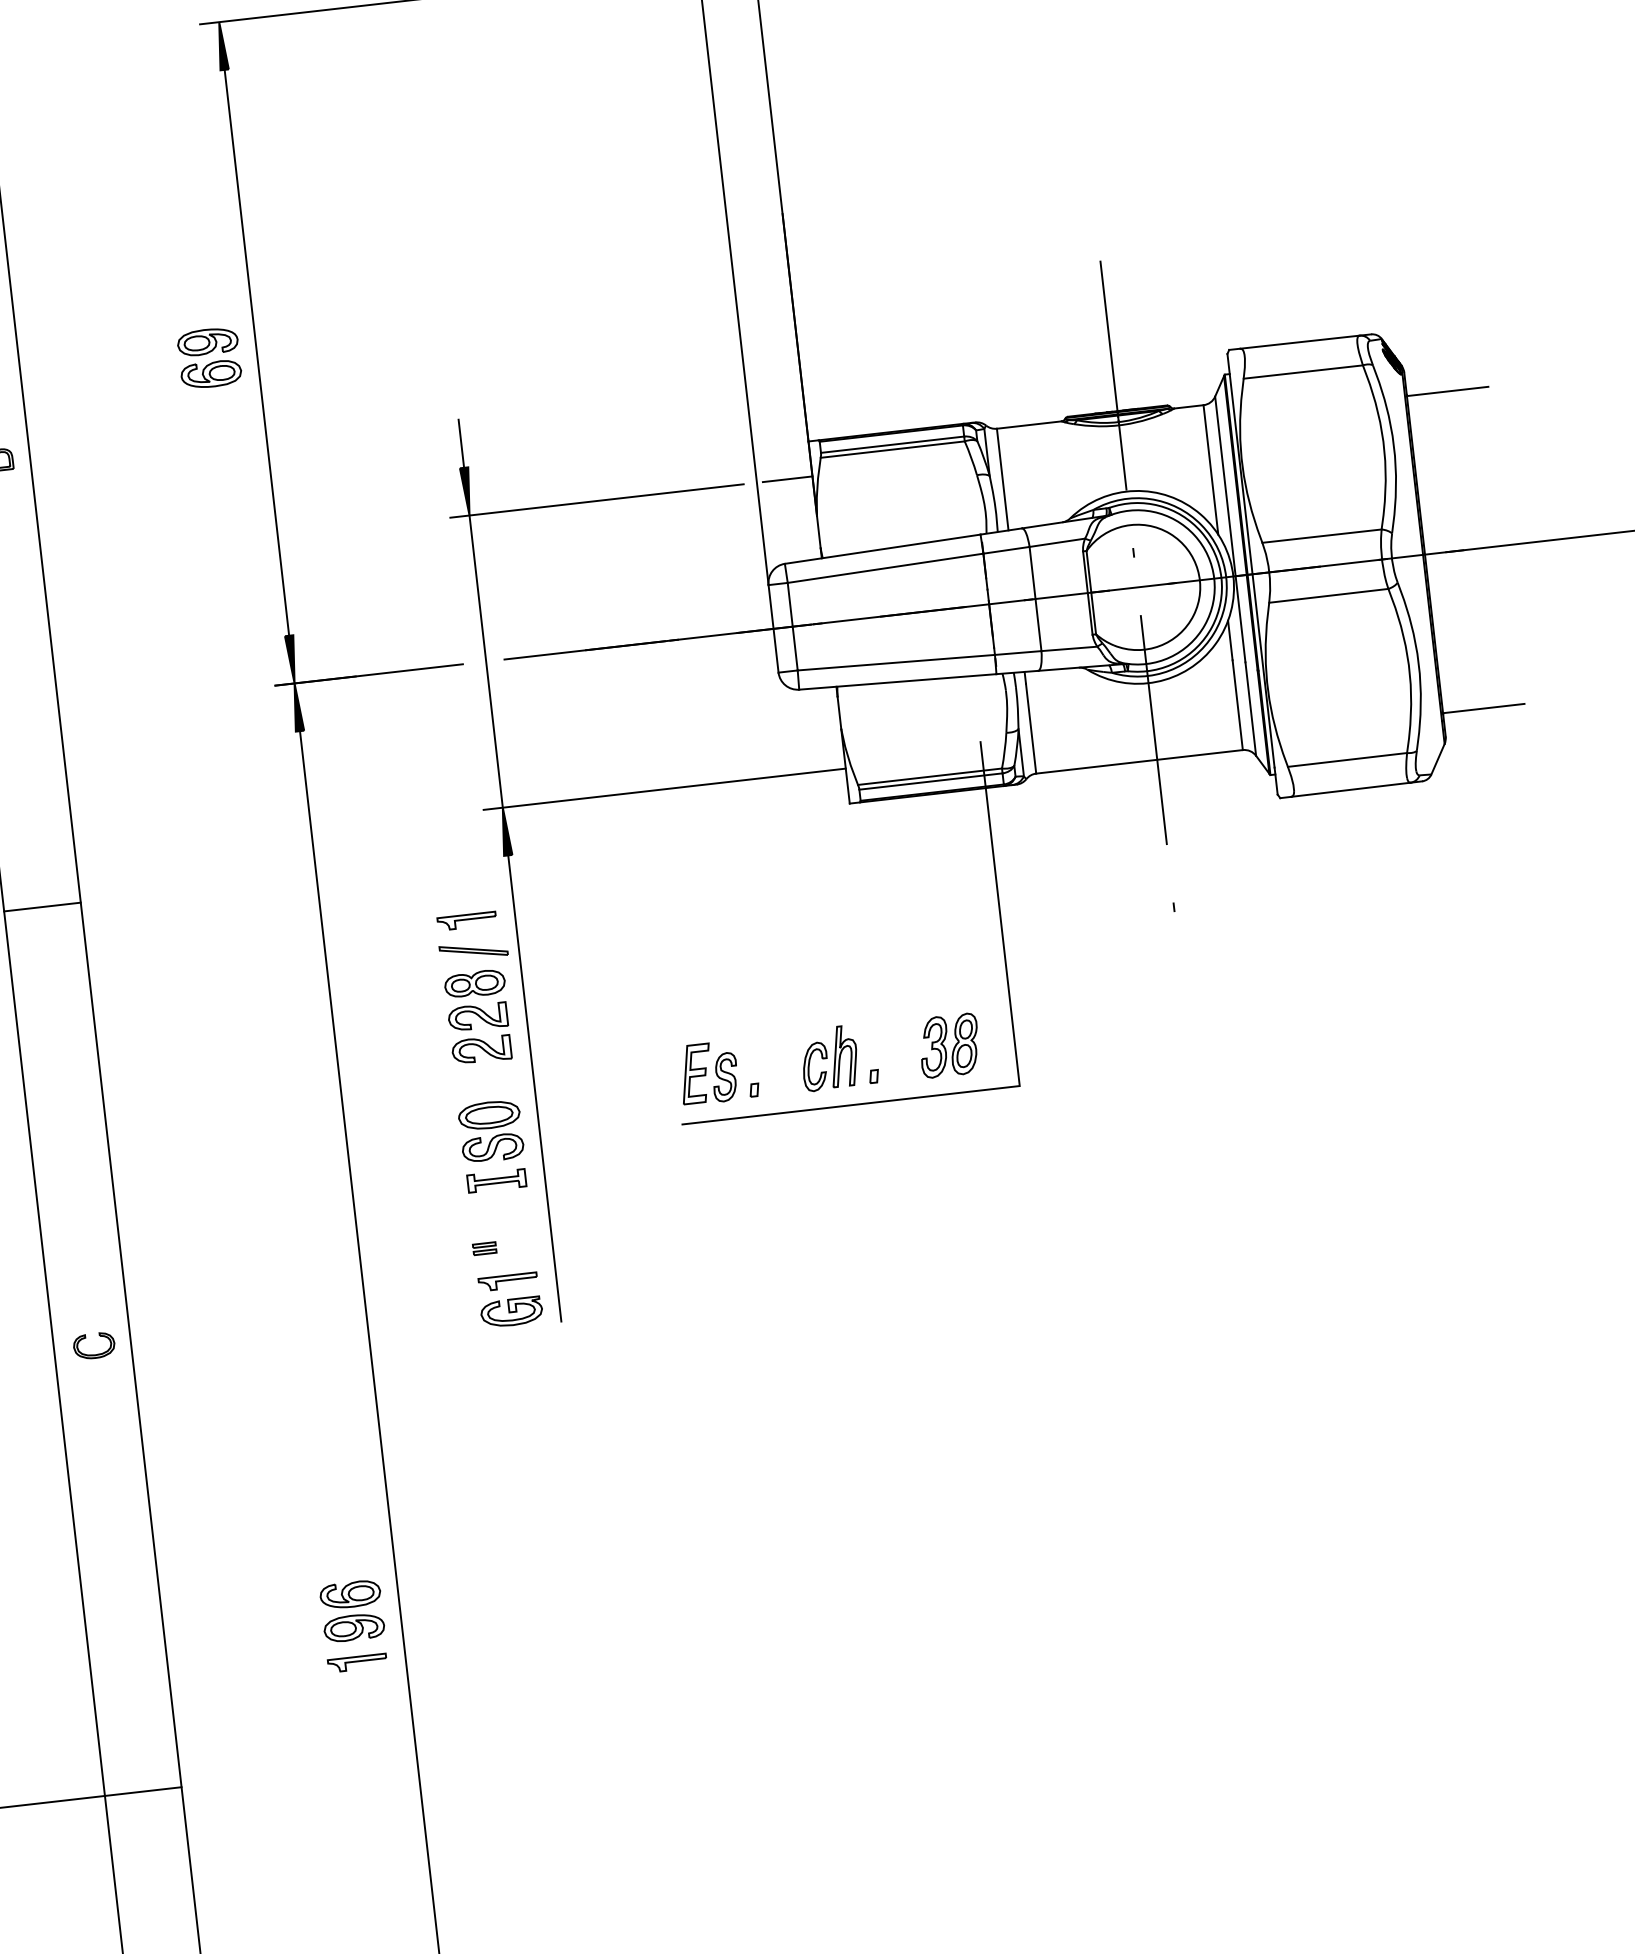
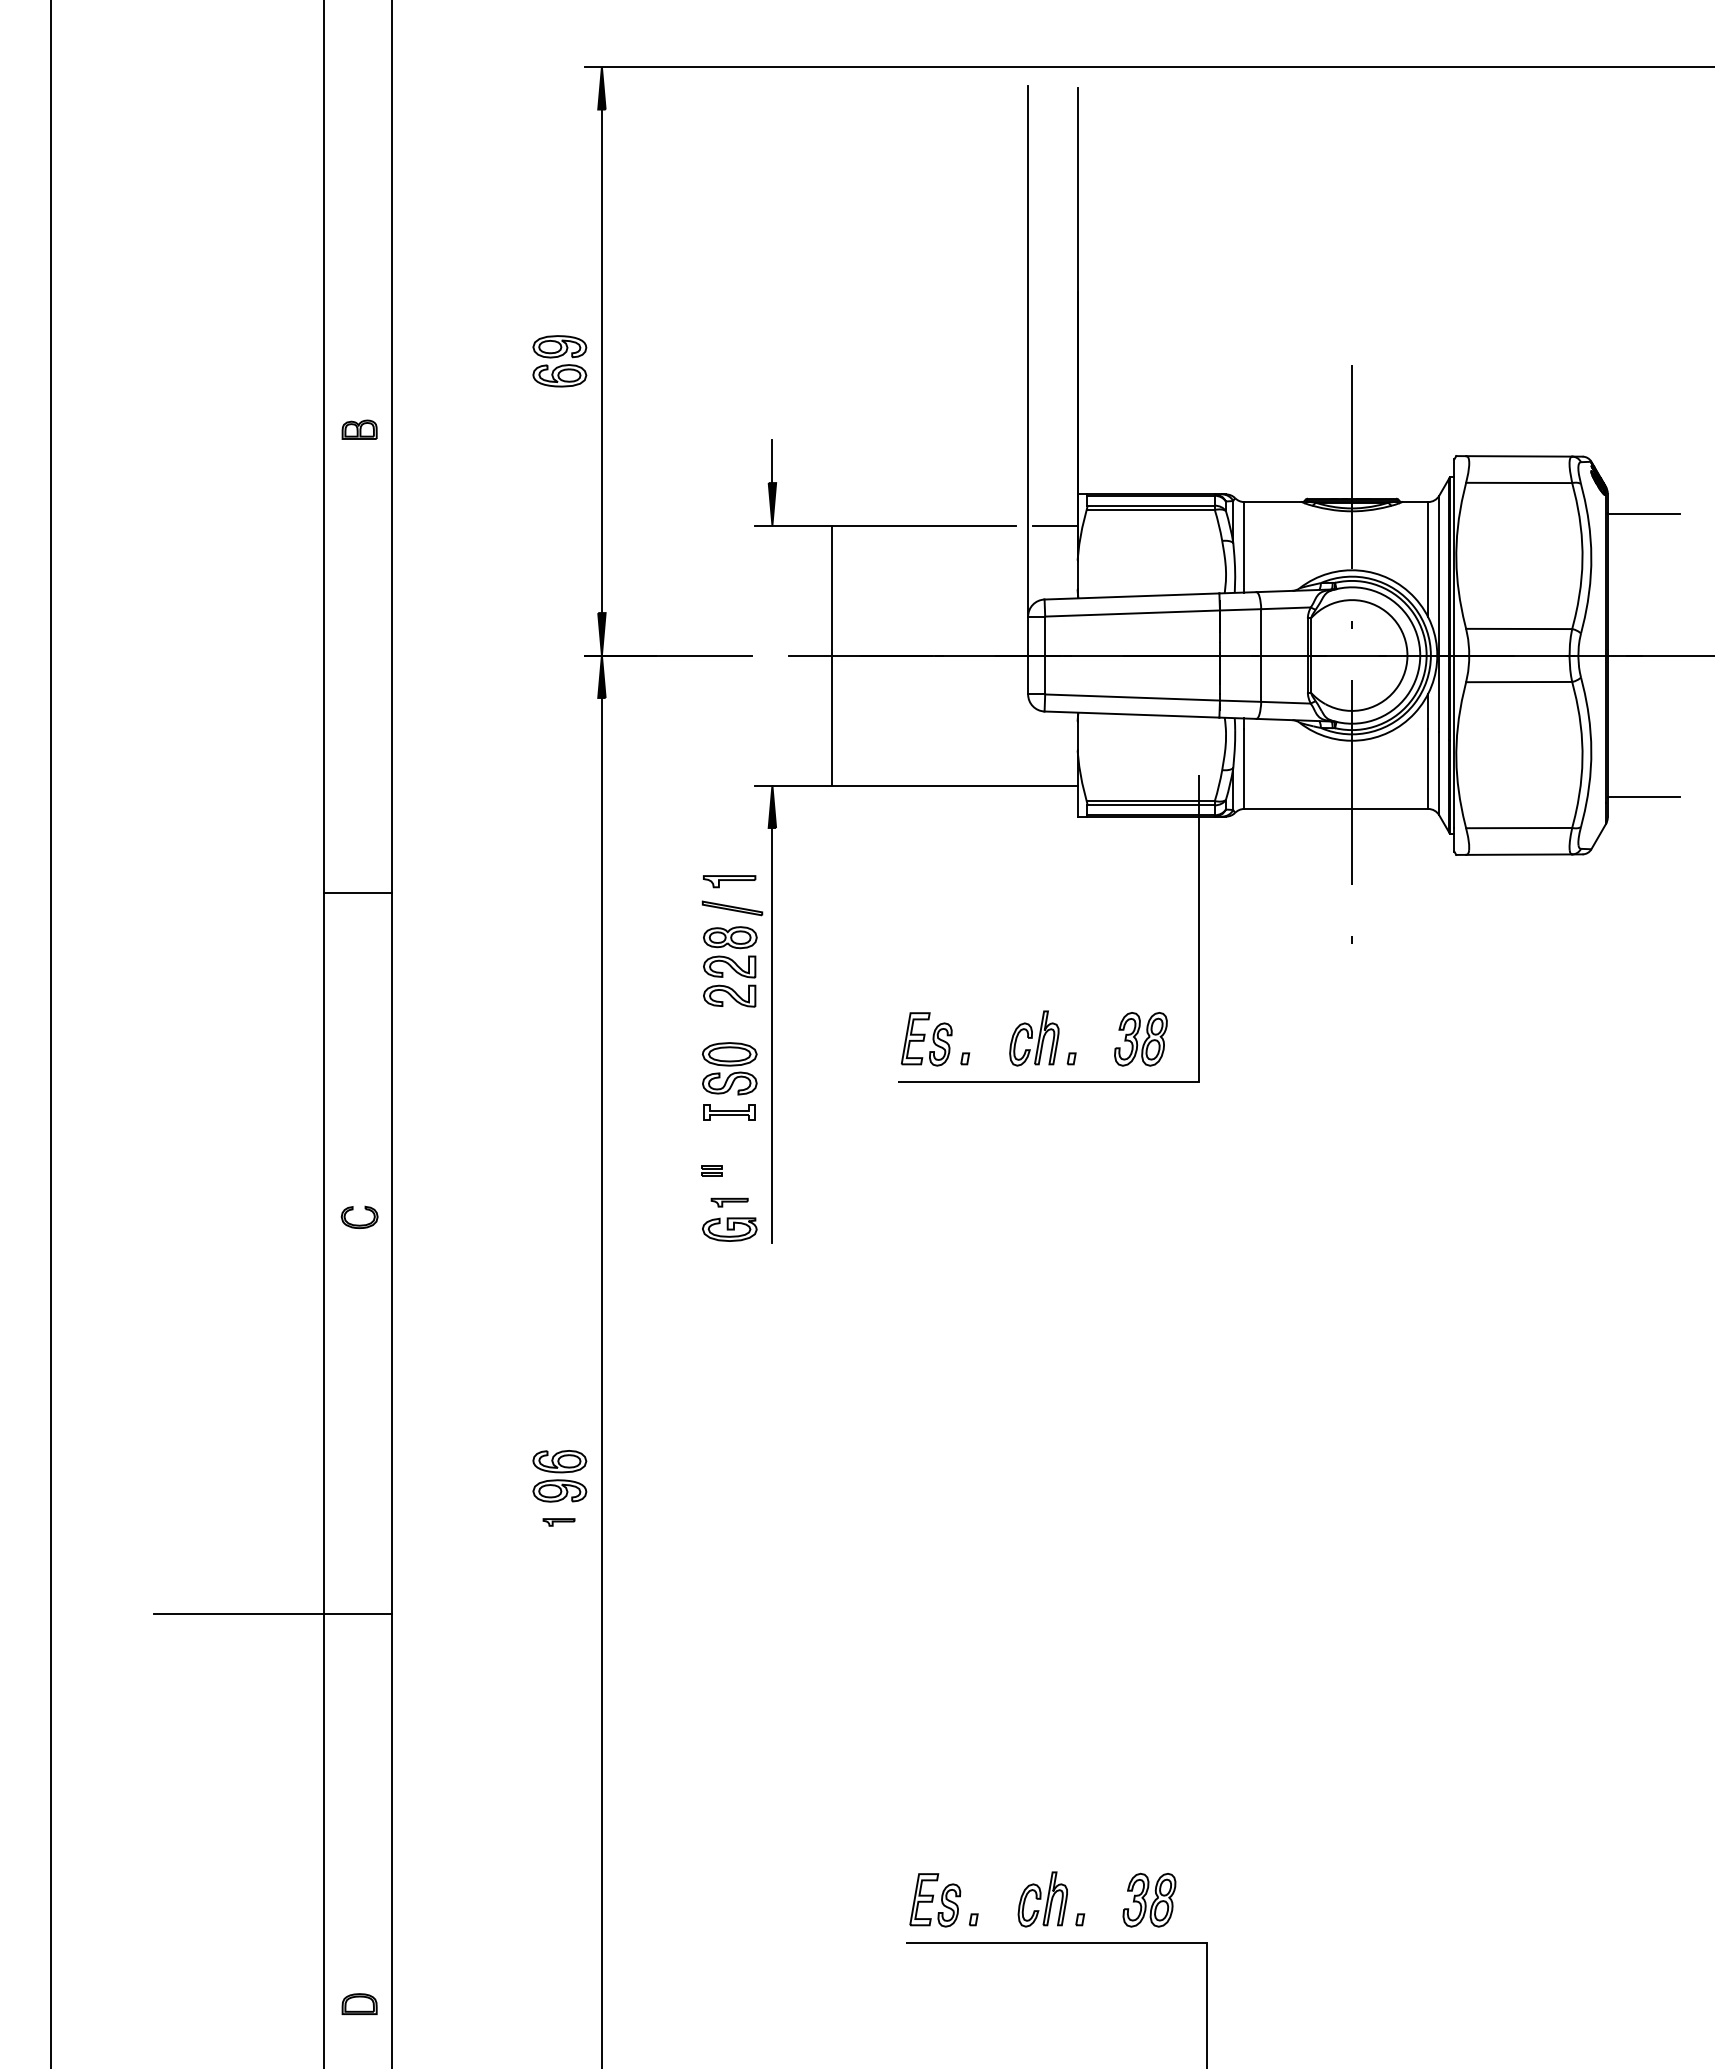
line: (486, 661) -> (832, 655), moved
line: (42, 906) -> (358, 892), moved
part: (507, 1281) -> (729, 1202), size x0.7
part: (356, 1663) -> (558, 1522), size x0.6

